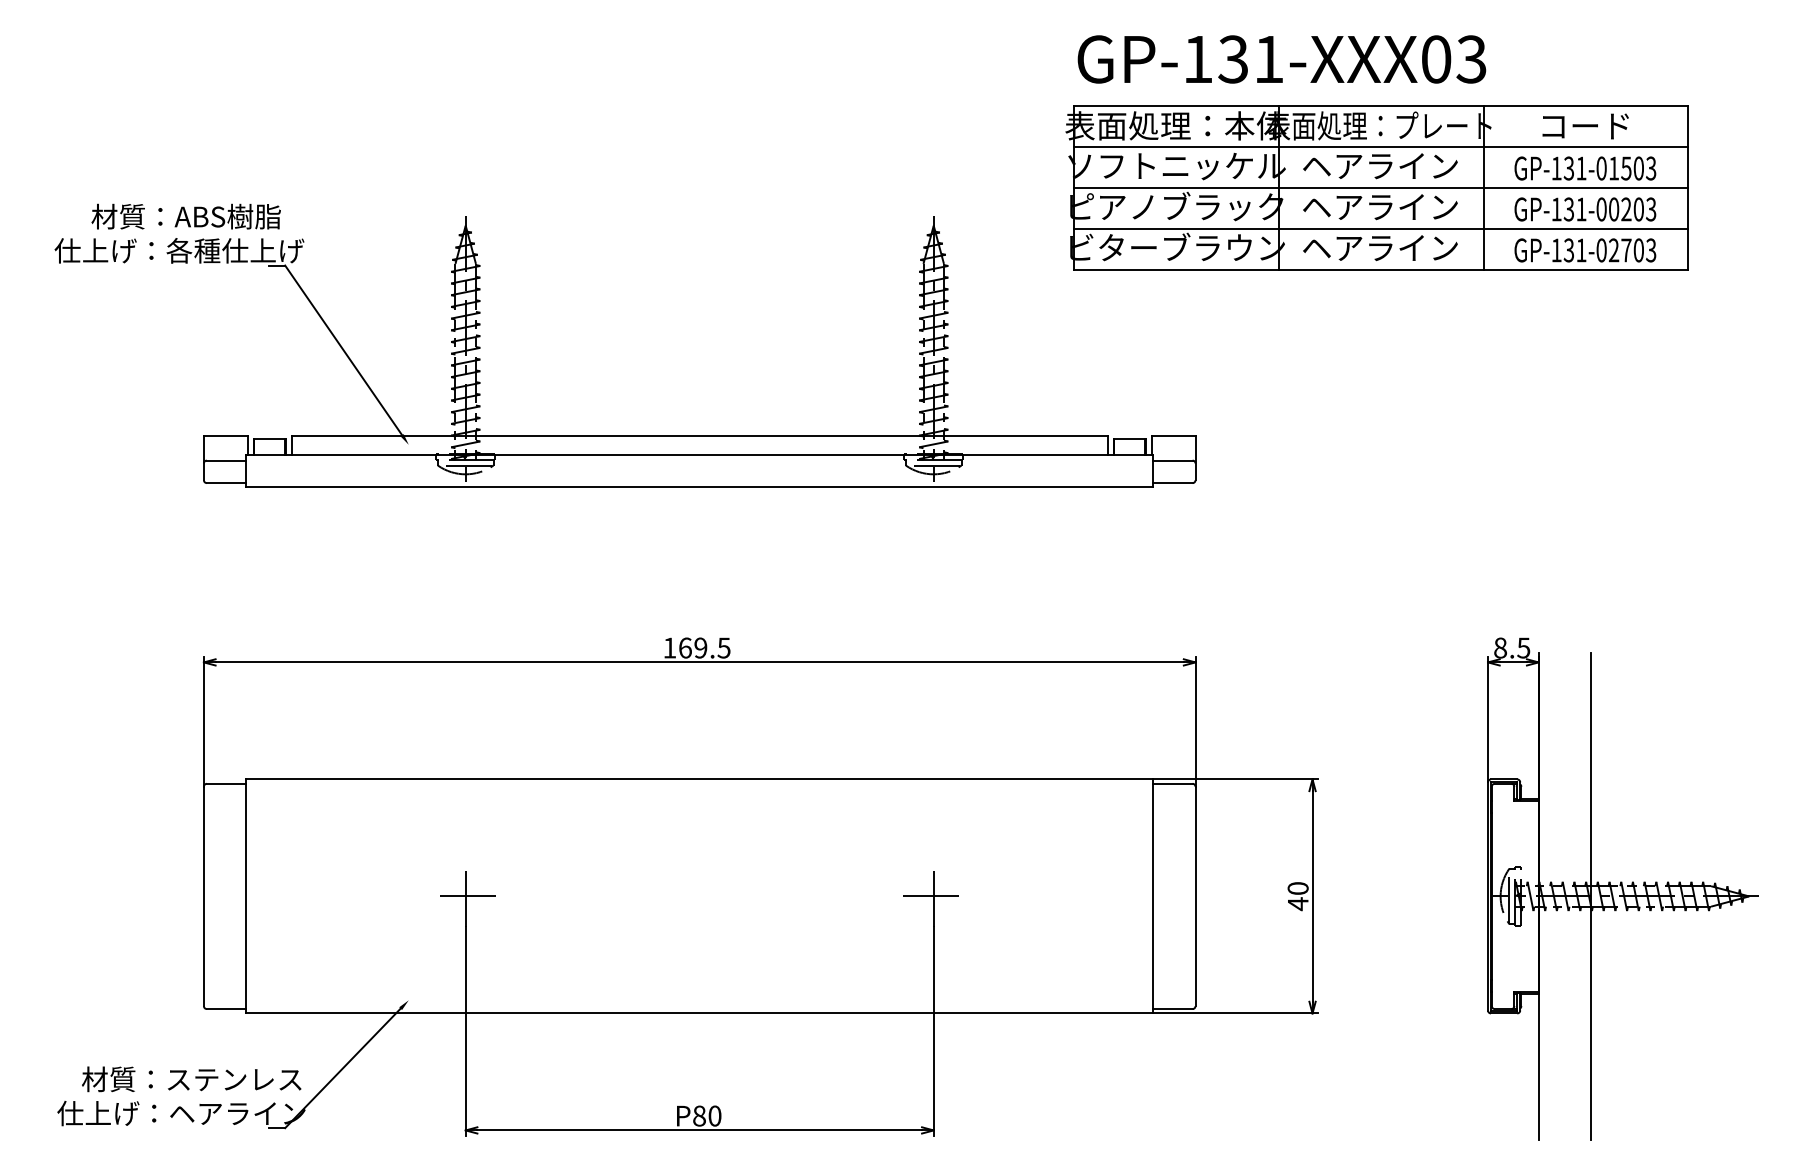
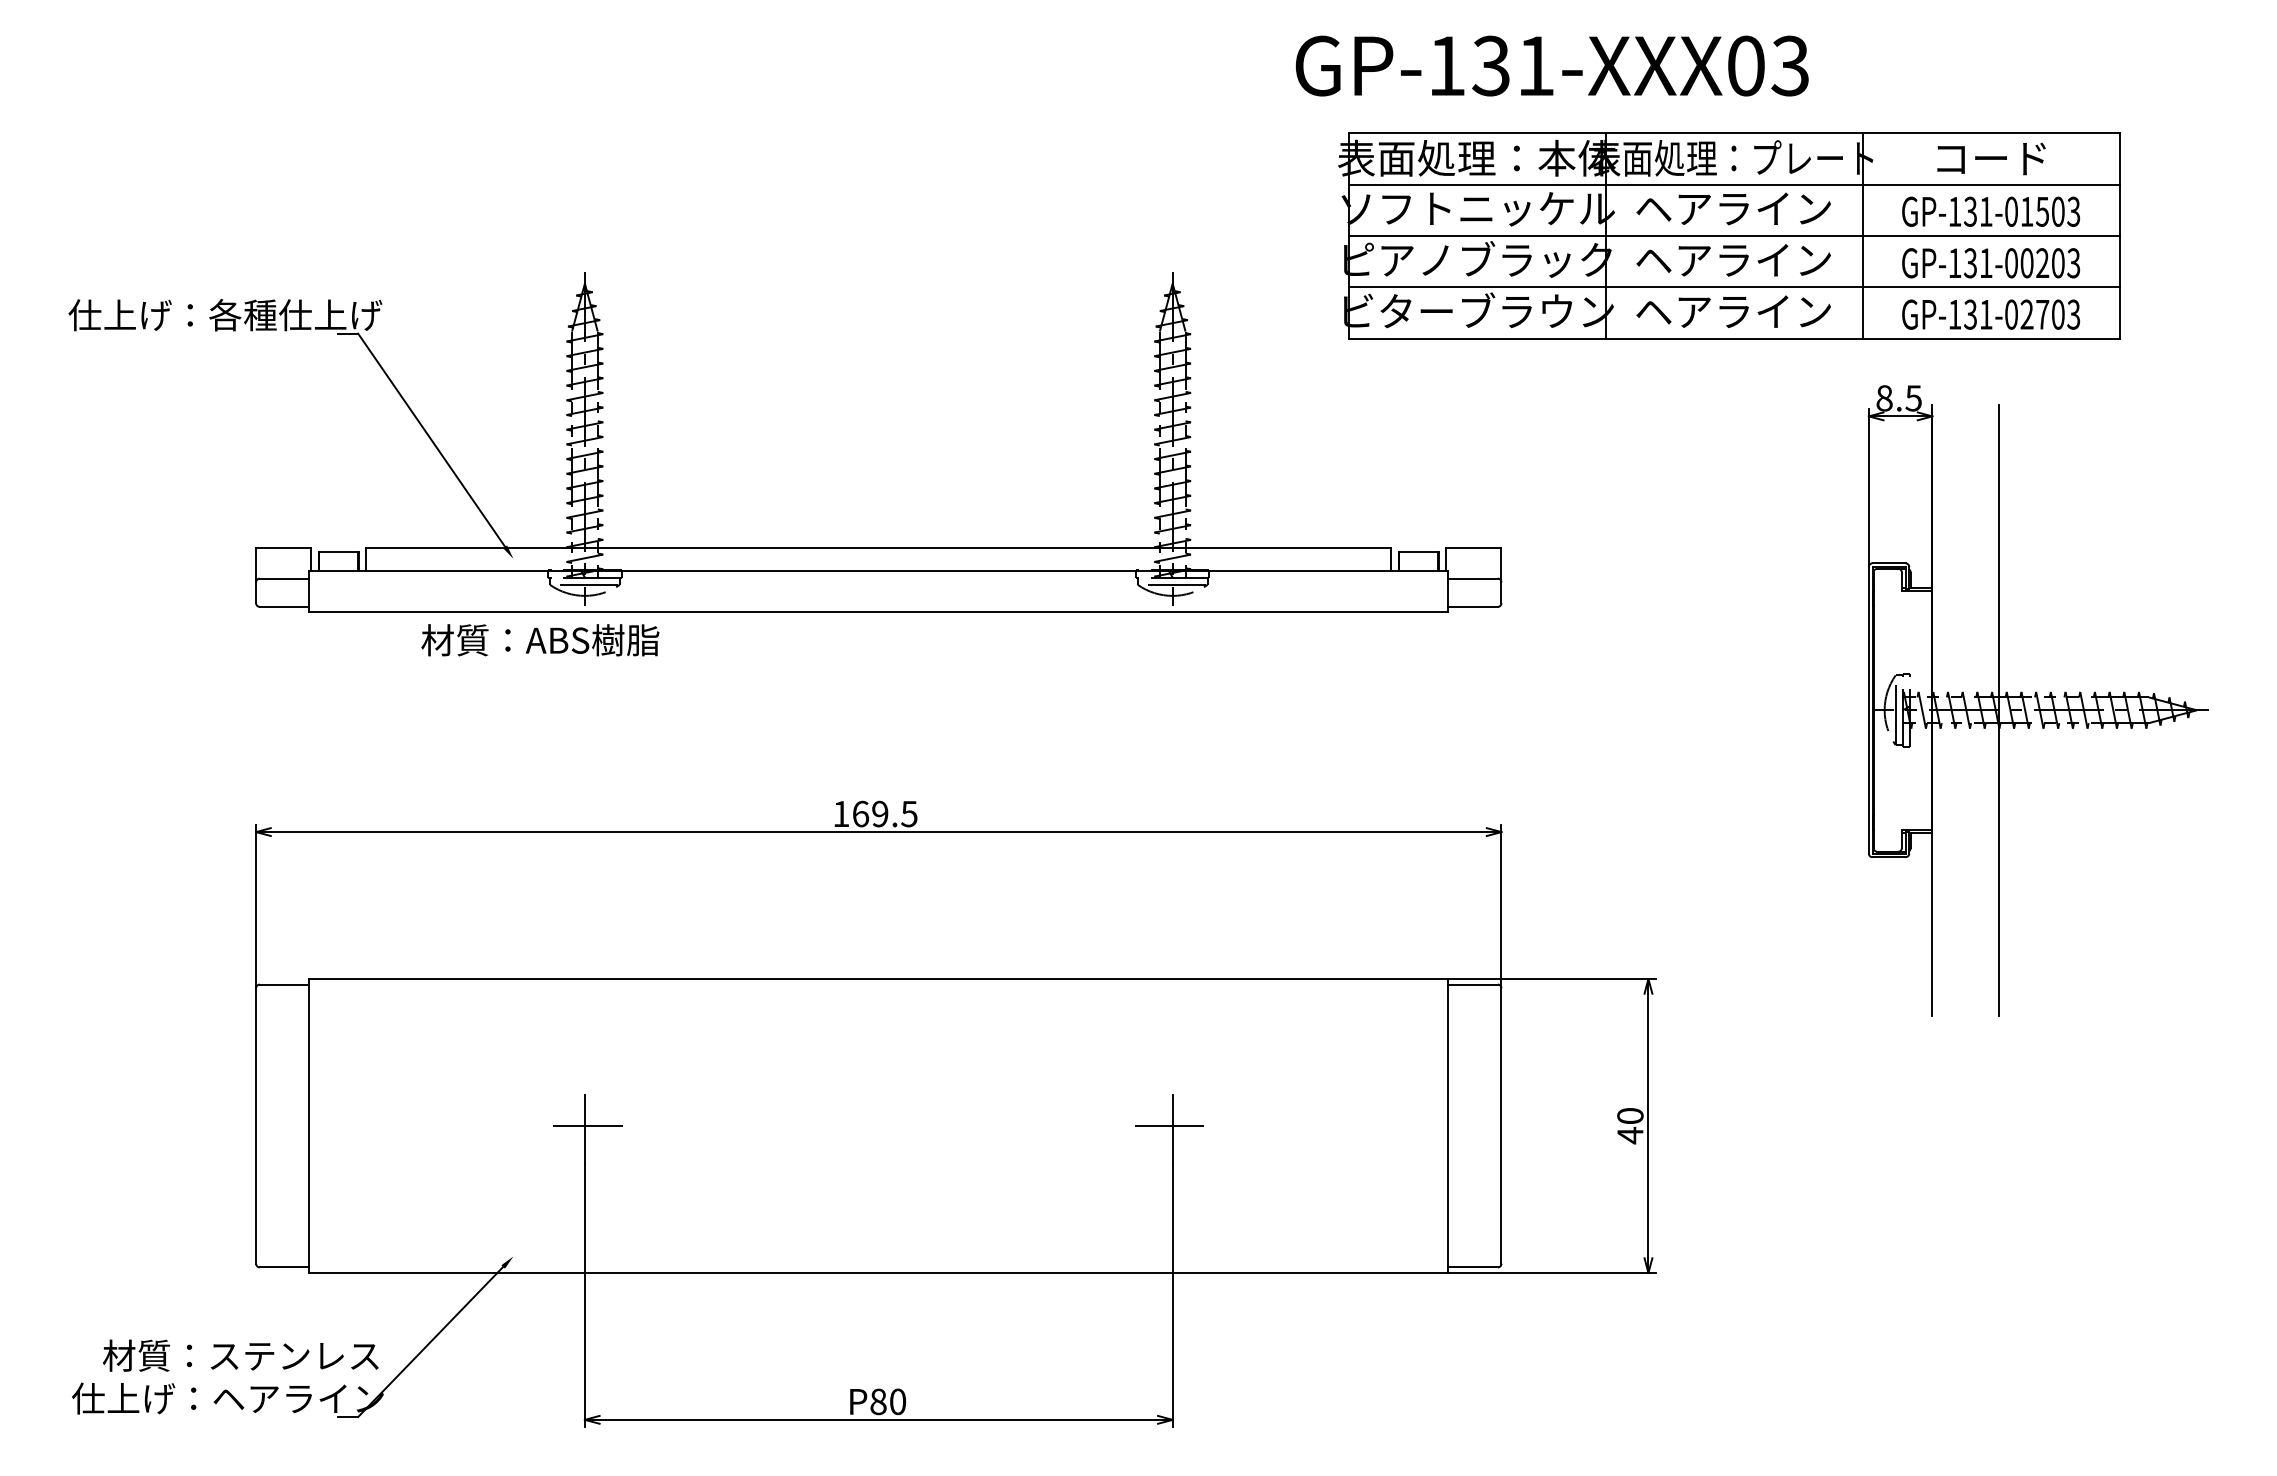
text: (1281, 59) -> (1551, 66), moved
text: (185, 216) -> (539, 640), moved
part: (1622, 888) -> (2037, 700), moved

